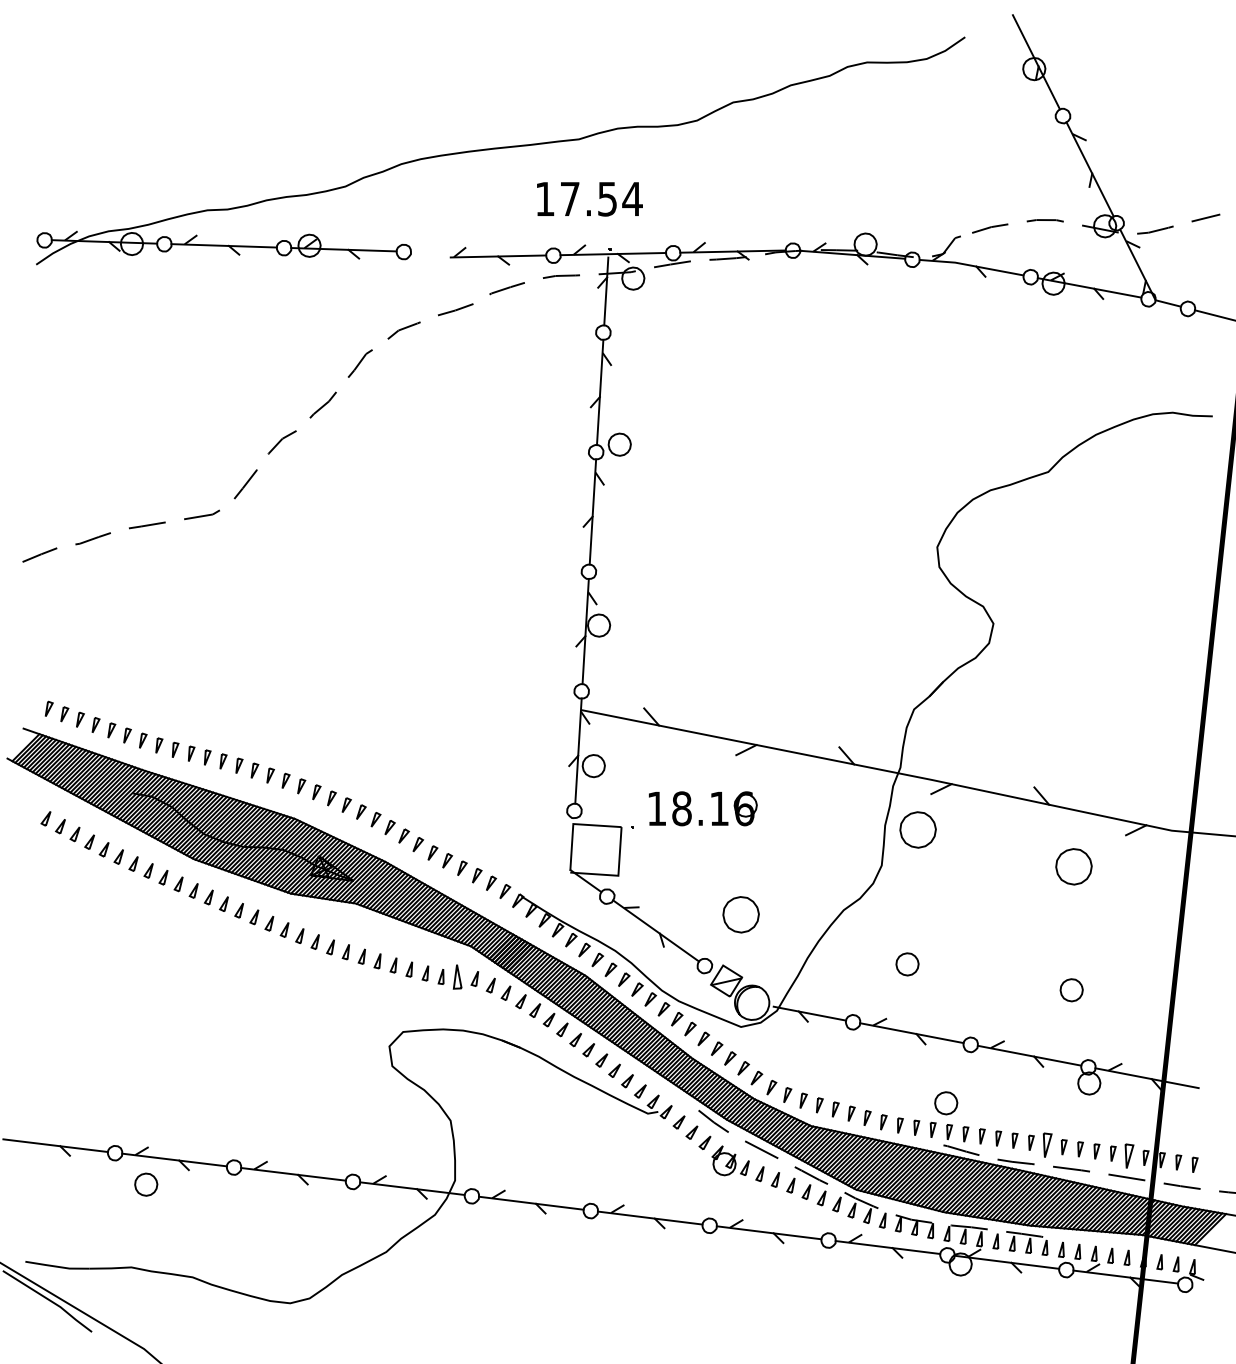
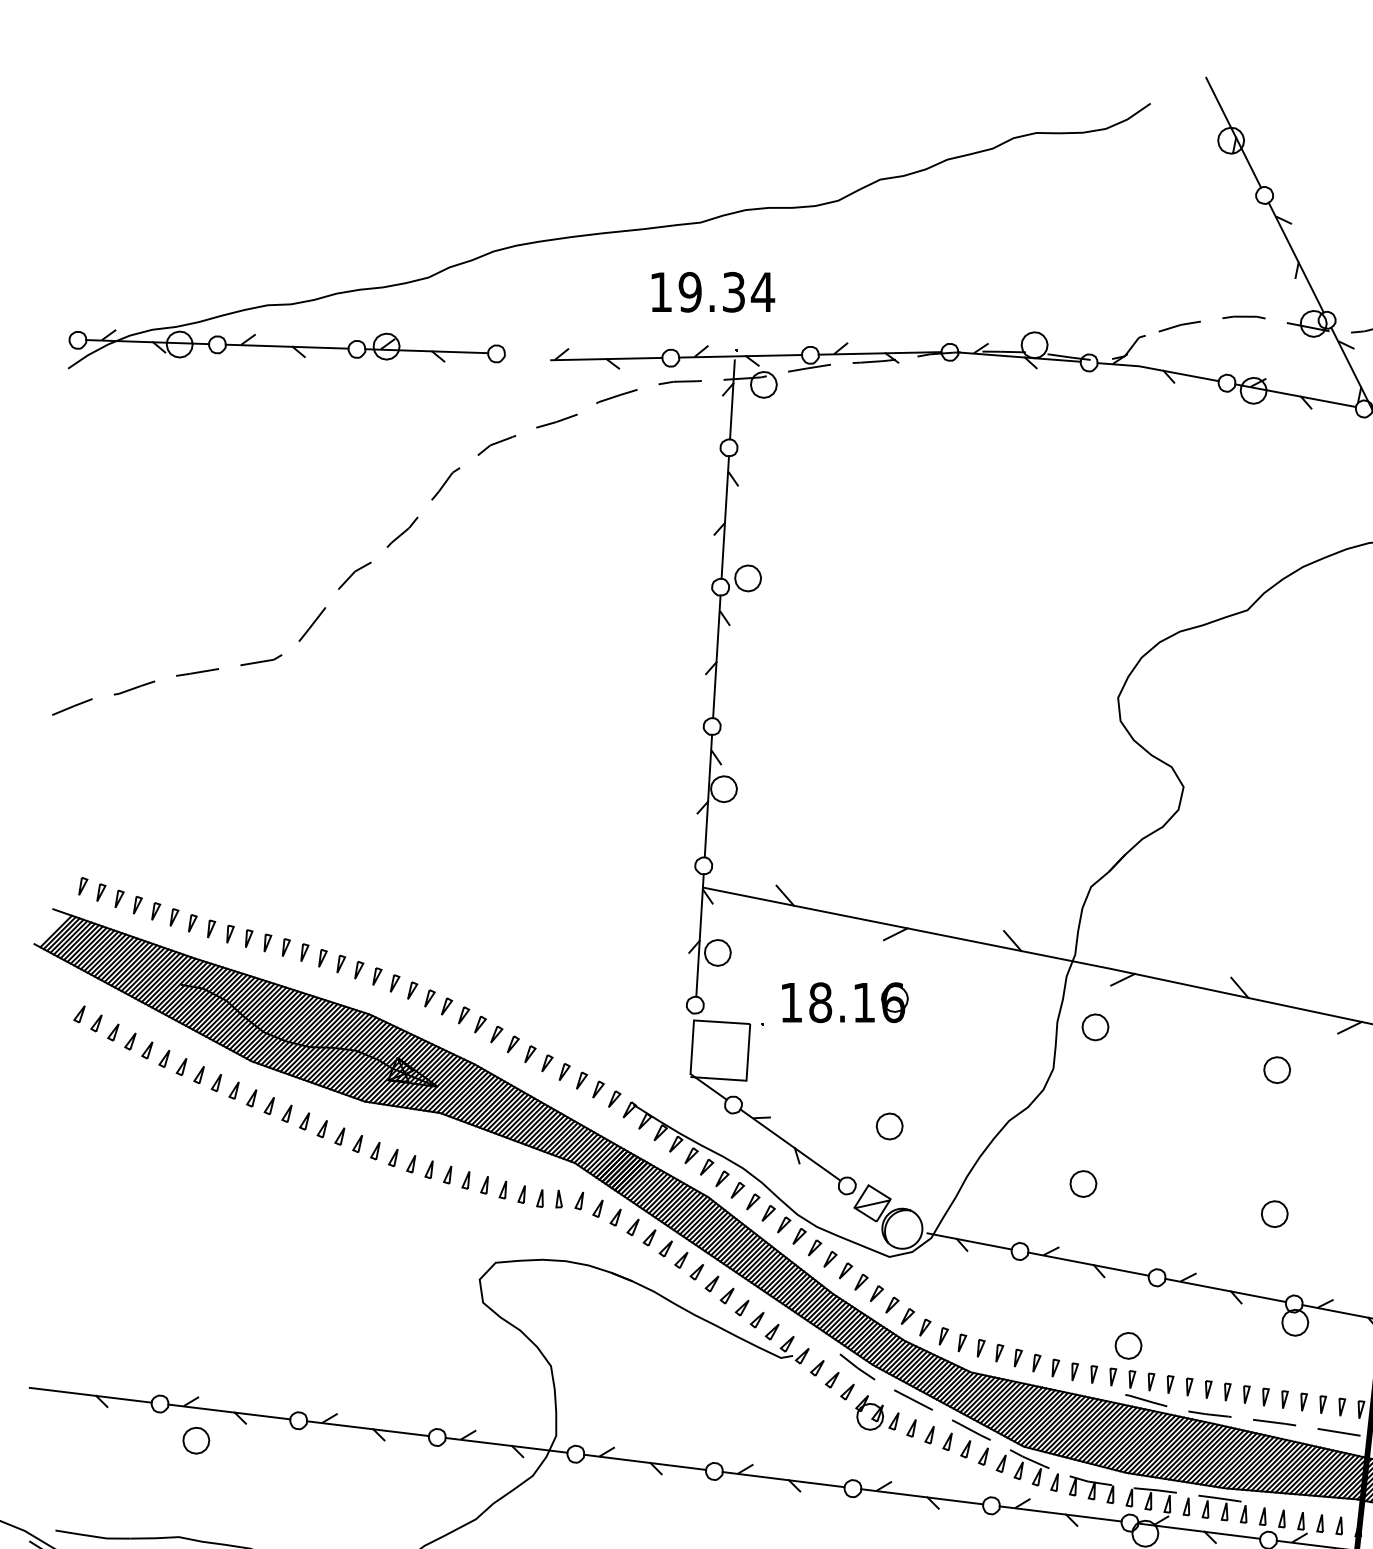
text: (588, 198) -> (711, 291), 17.54 -> 19.34
part: (917, 829) -> (1095, 1026), size x0.62
part: (1073, 866) -> (1276, 1069), size x0.62
part: (741, 915) -> (889, 1127), size x0.62
part: (457, 977) -> (559, 1199), size x0.62
part: (1047, 1144) -> (1246, 1393), size x0.62
part: (1129, 1155) -> (1342, 1406), size x0.62

